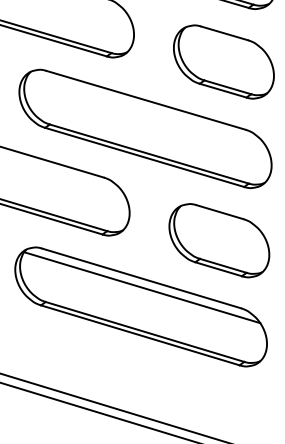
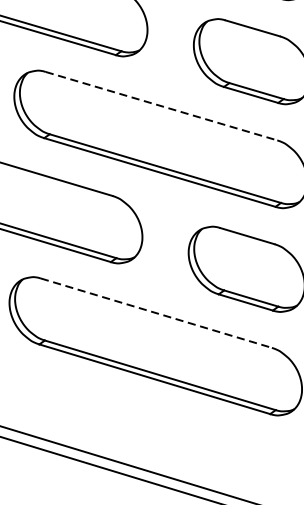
line: (146, 100) -> (162, 106), solid -> dashed
line: (141, 278) -> (156, 313), solid -> dashed
line: (142, 287) -> (157, 323), removed

